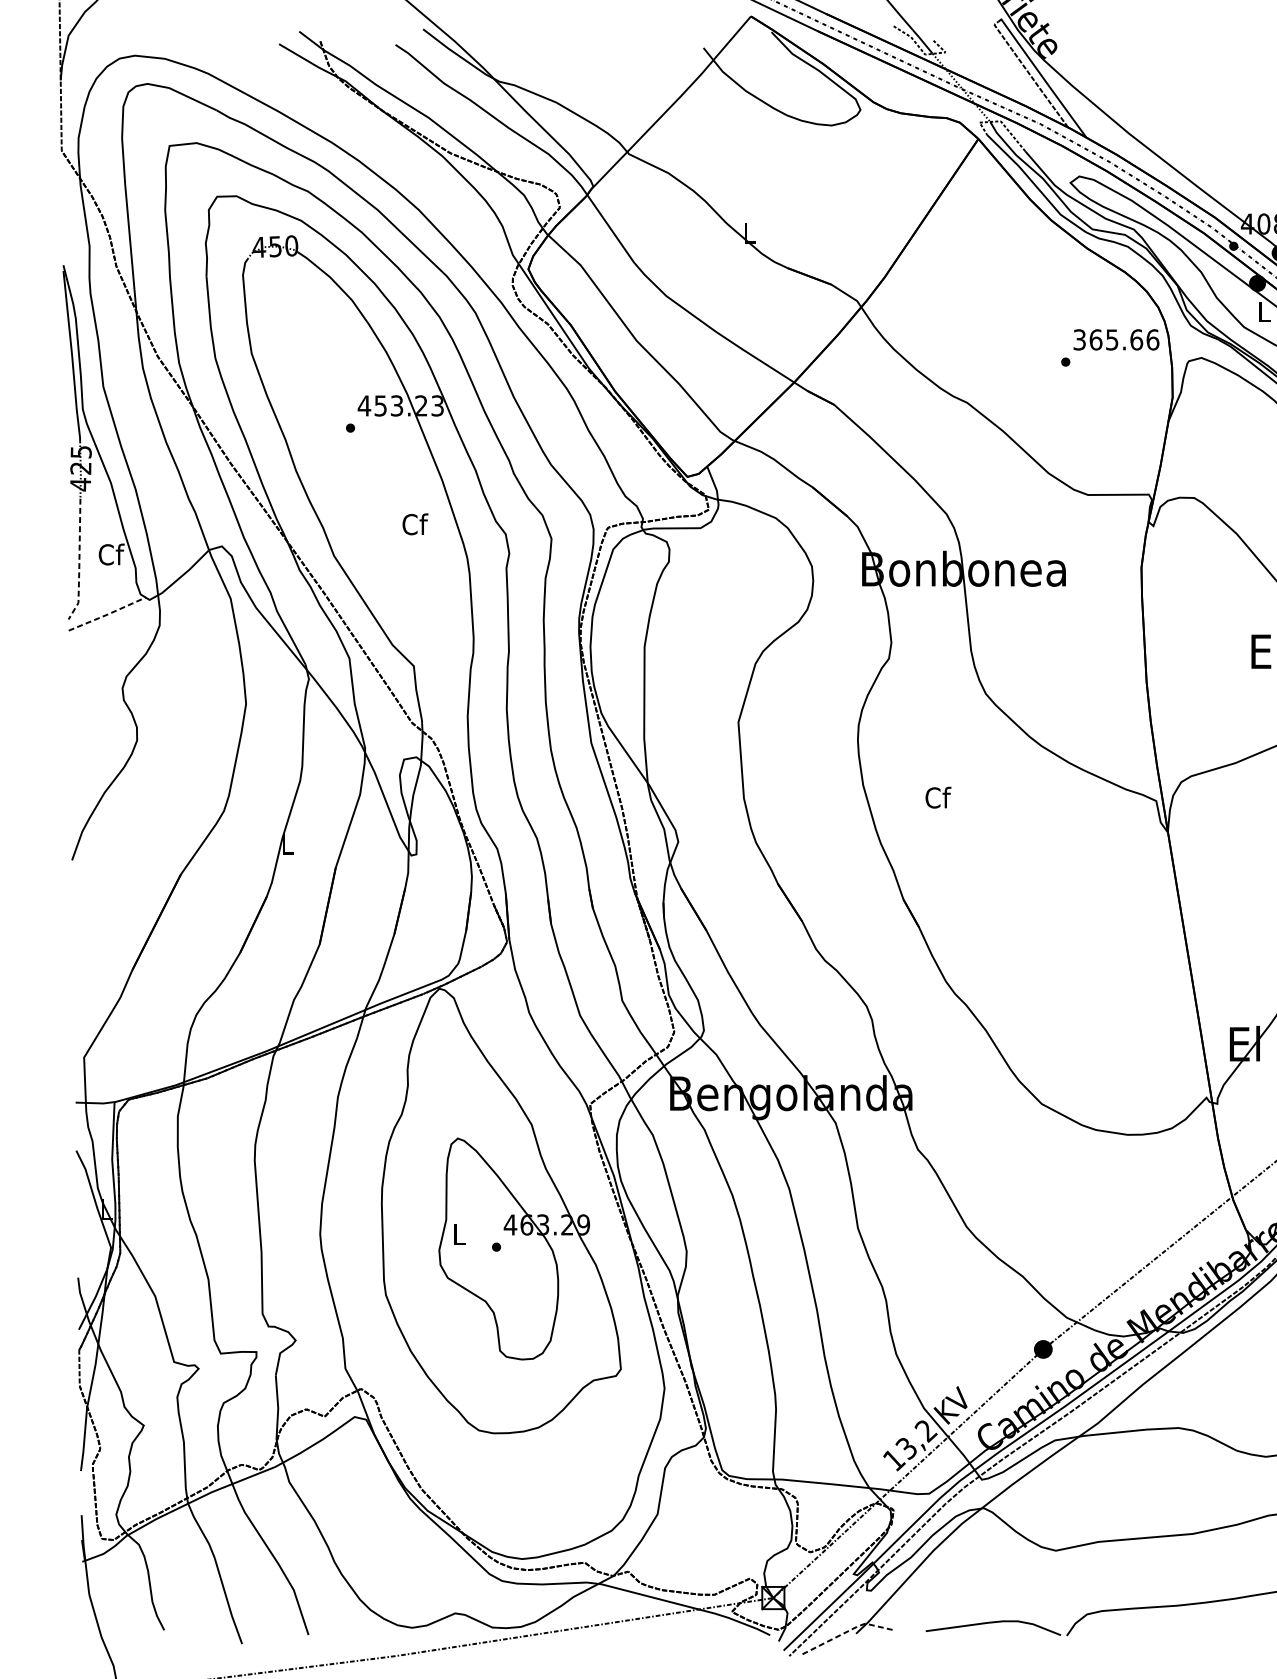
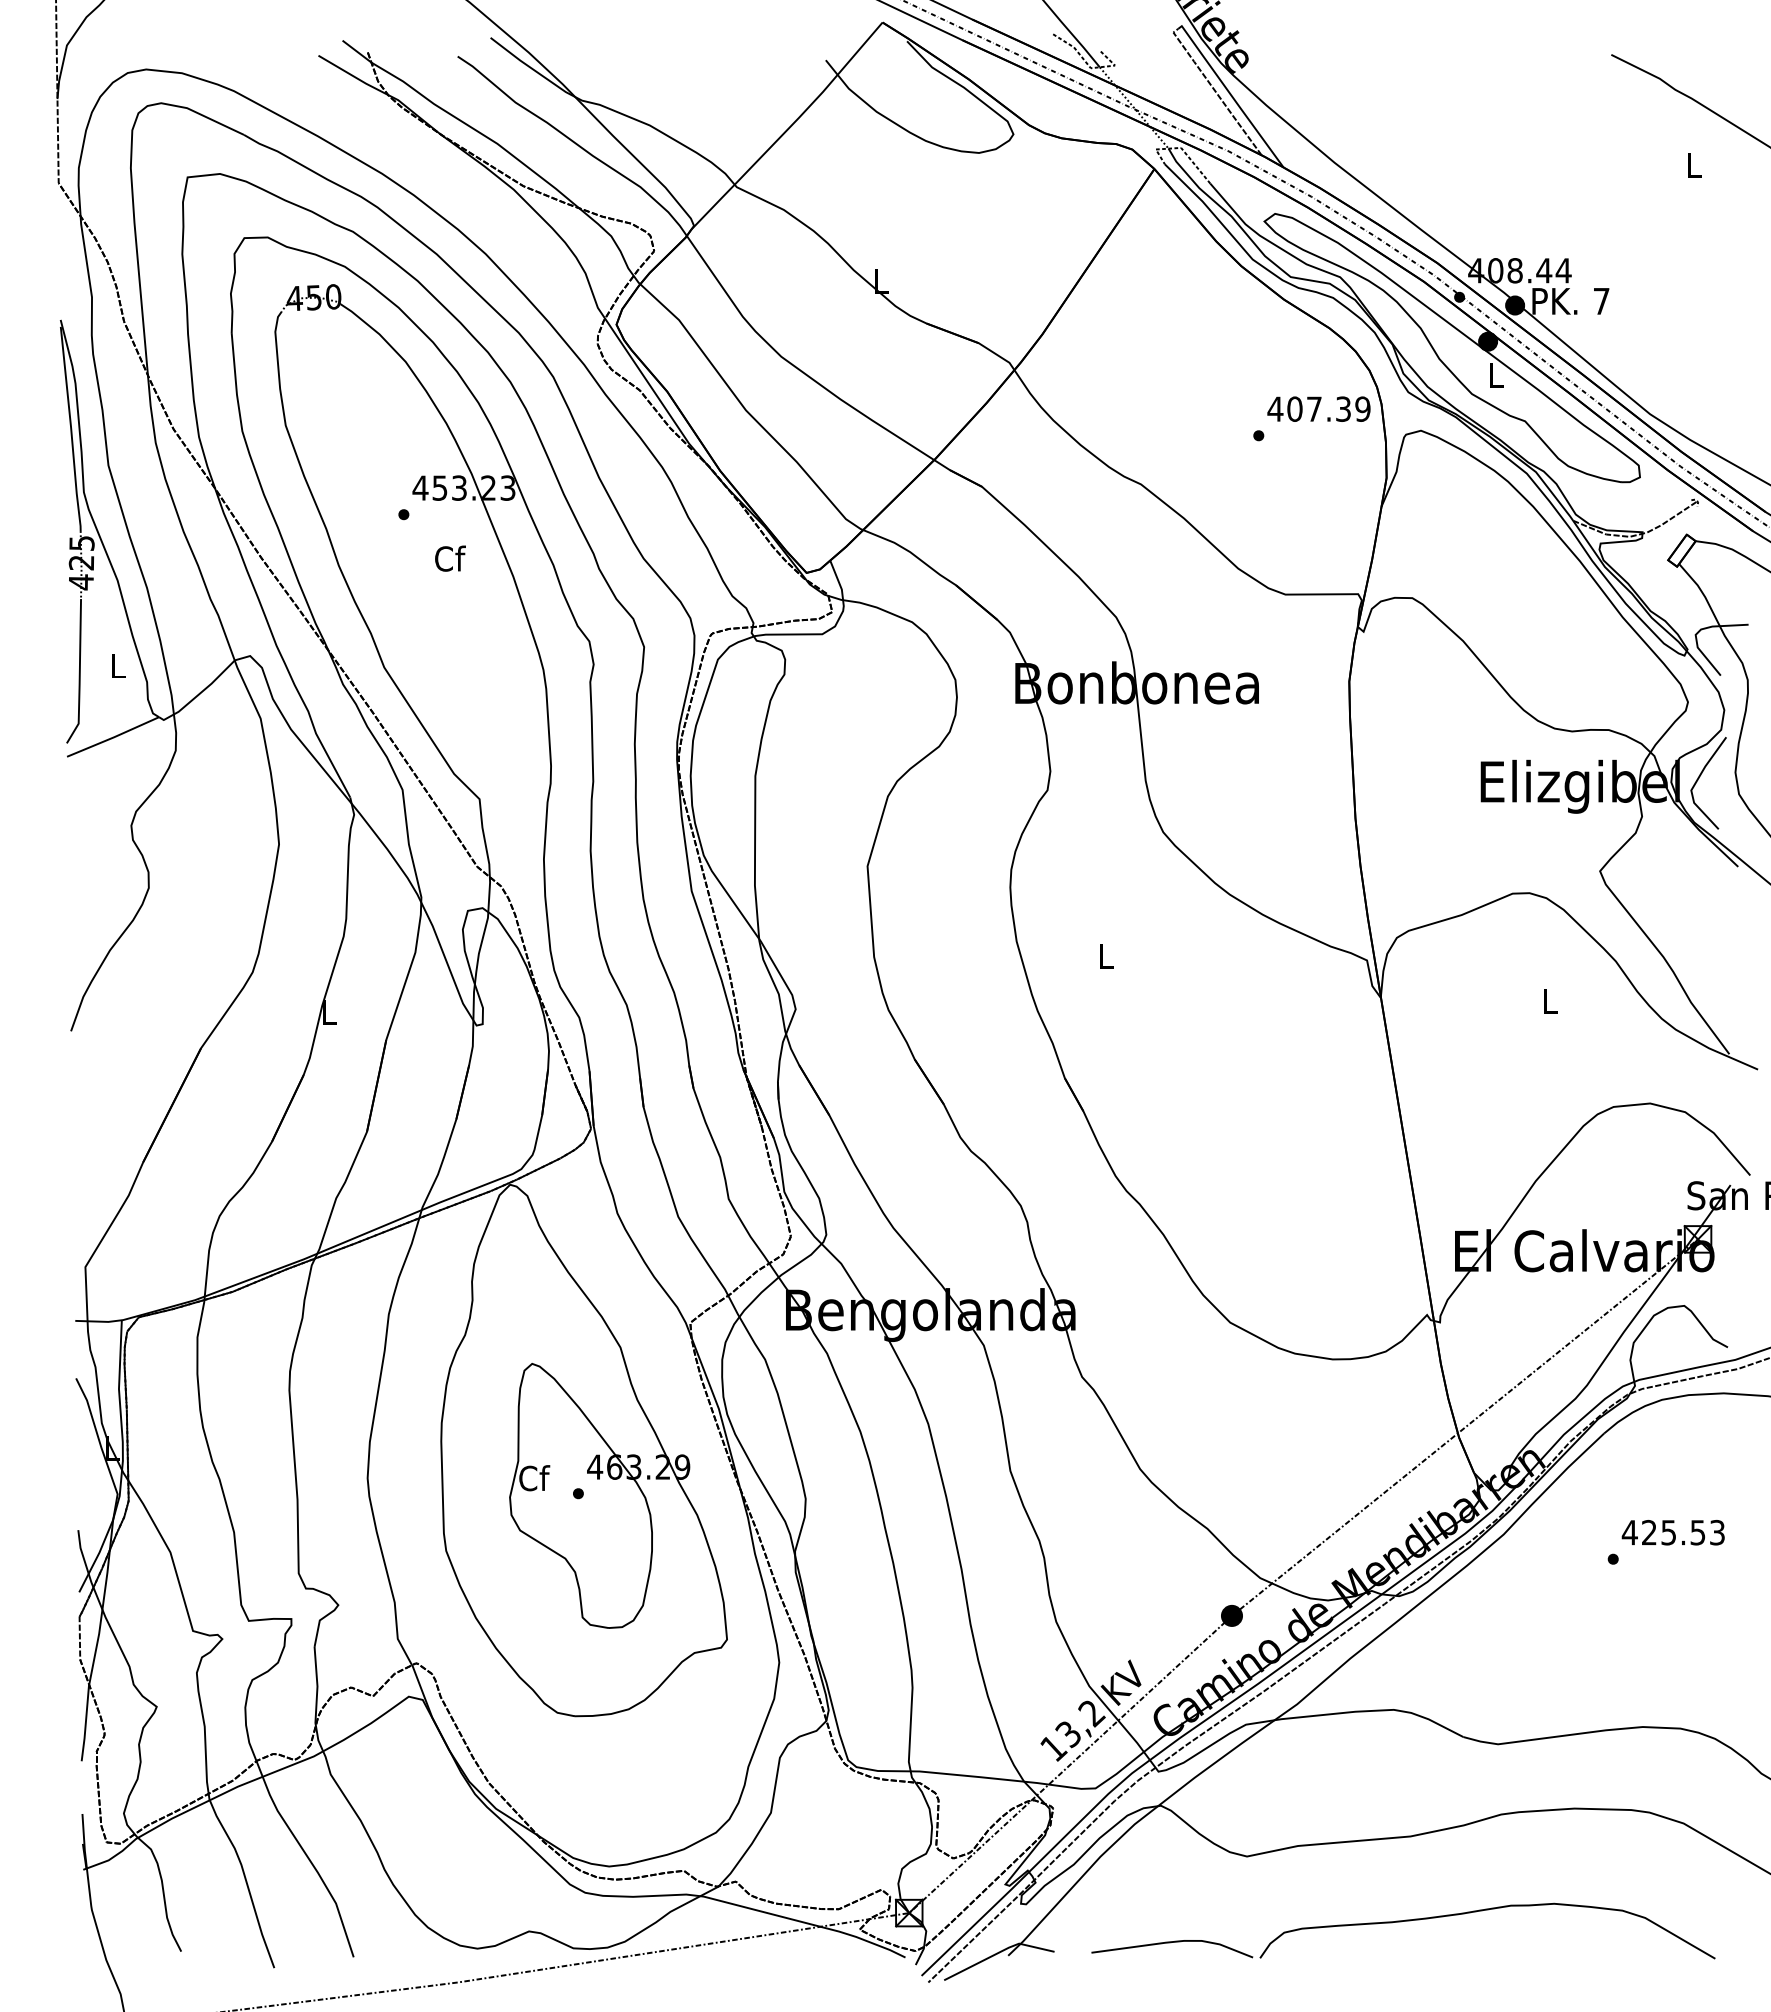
text: (1115, 339) -> (1318, 408), 365.66 -> 407.39
text: (415, 524) -> (450, 558), moved
text: (111, 554) -> (118, 665), Cf -> L
line: (79, 561) -> (79, 673), dashed -> solid
line: (107, 614) -> (113, 737), dashed -> solid
text: (938, 797) -> (1106, 956), Cf -> L
text: (459, 1234) -> (534, 1478), L -> Cf
line: (848, 1631) -> (999, 1952), dashed -> solid

